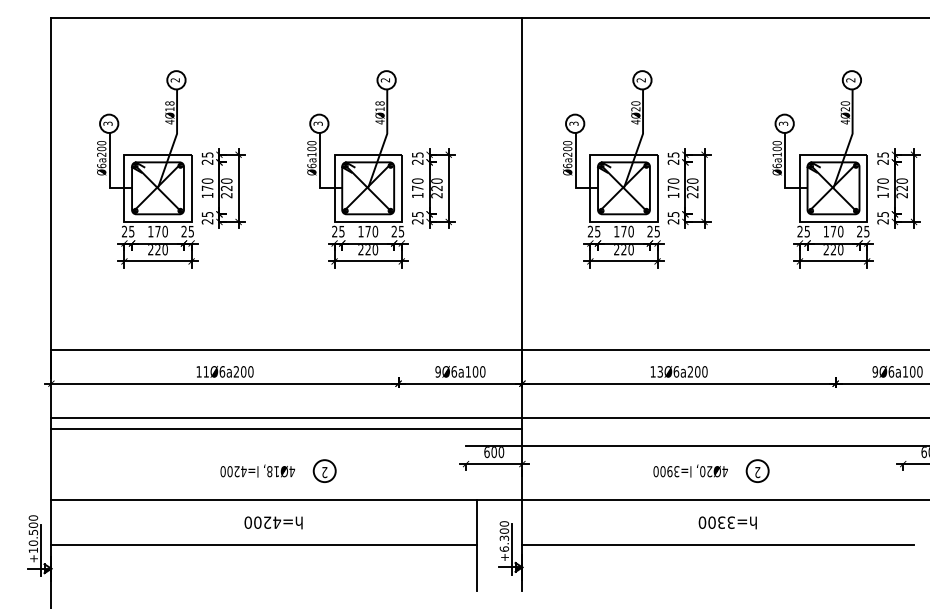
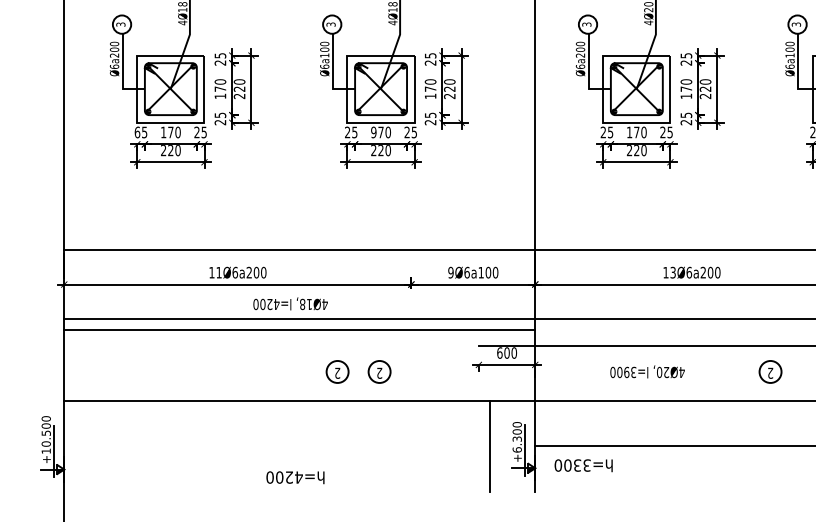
text: (124, 231) -> (137, 132), 25 -> 65
text: (360, 231) -> (373, 132), 170 -> 970
text: (257, 470) -> (290, 303), moved
part: (366, 470) -> (379, 371), added
text: (690, 470) -> (647, 371), moved
text: (273, 522) -> (295, 477), moved
text: (727, 522) -> (583, 465), moved
line: (263, 545) -> (276, 446), removed

